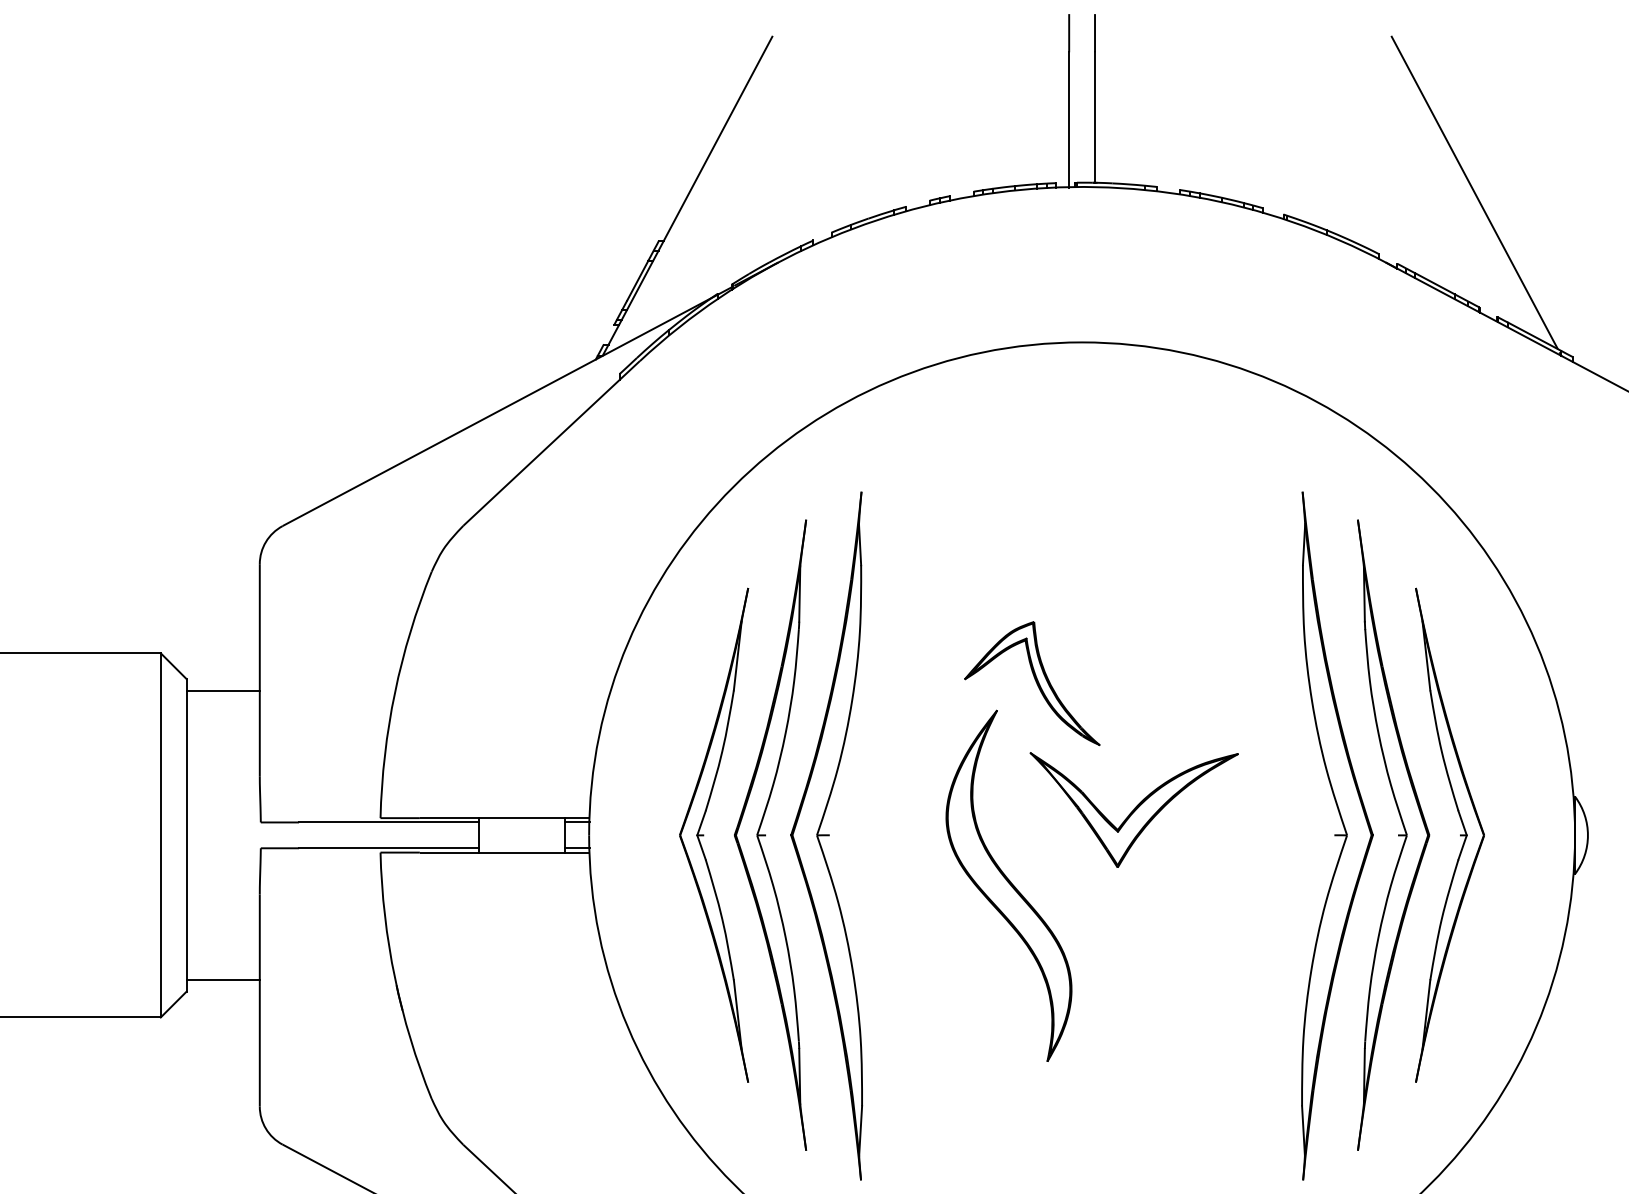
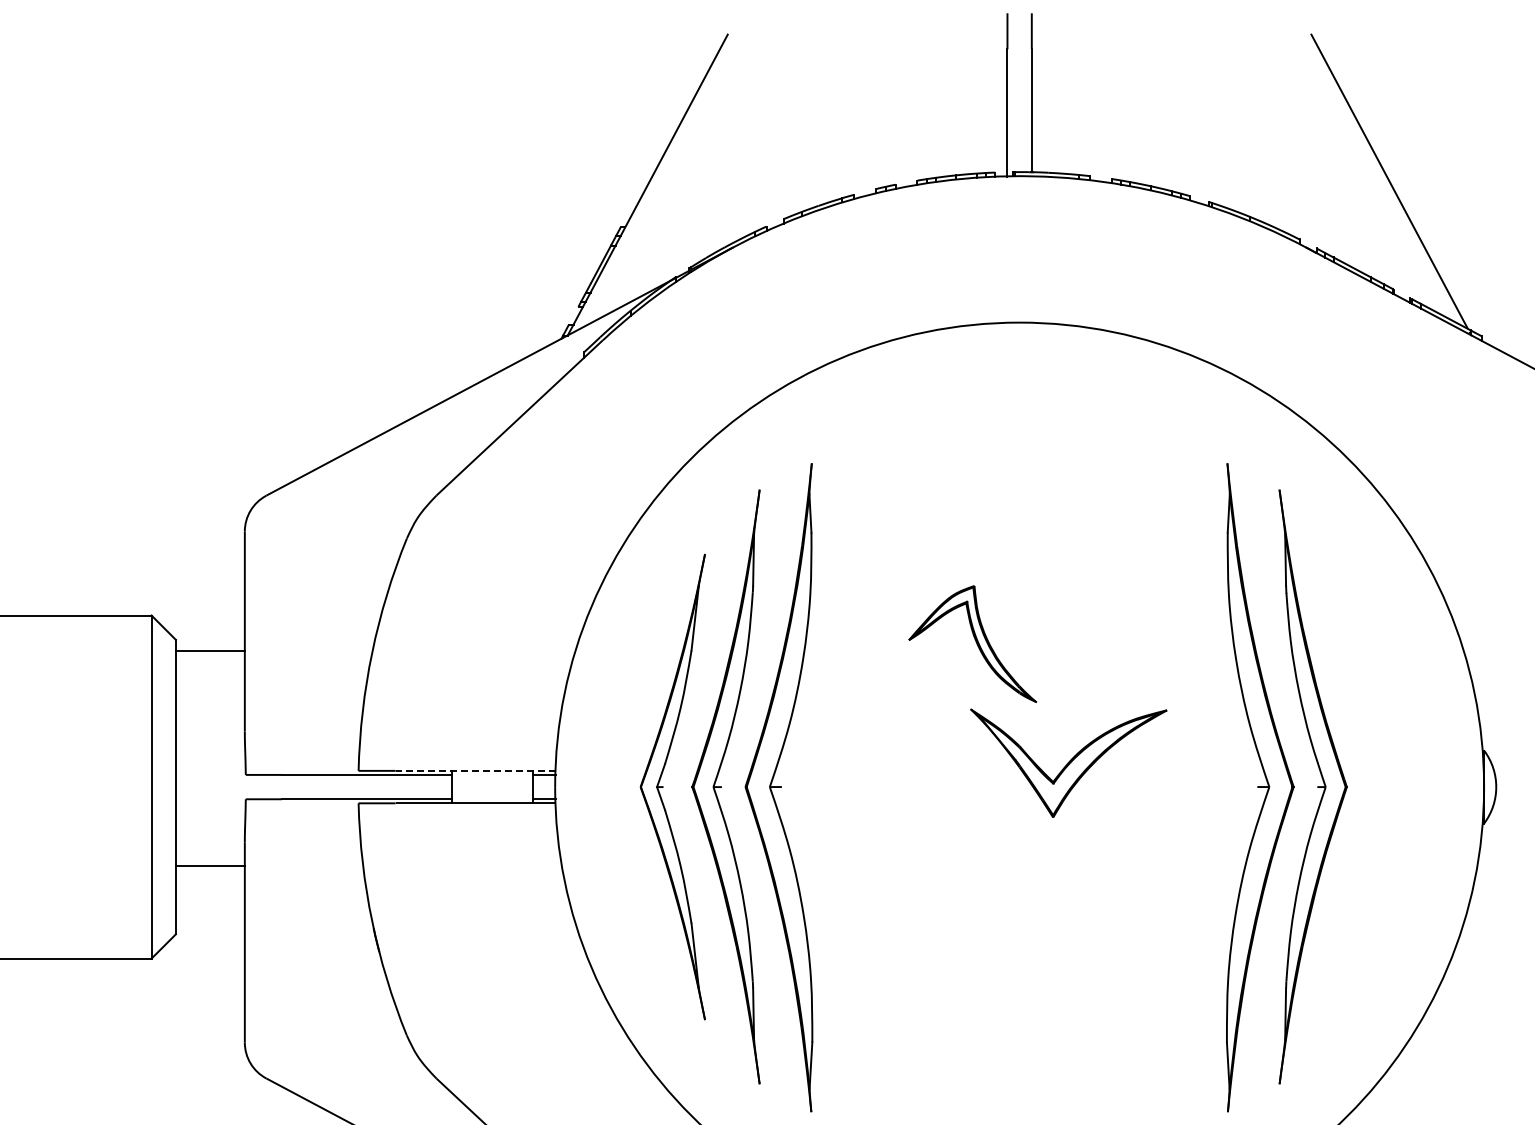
line: (503, 817) -> (474, 770), solid -> dashed
part: (1459, 834) -> (1375, 786), removed
part: (1008, 885) -> (950, 834), removed
line: (222, 979) -> (209, 865), moved

